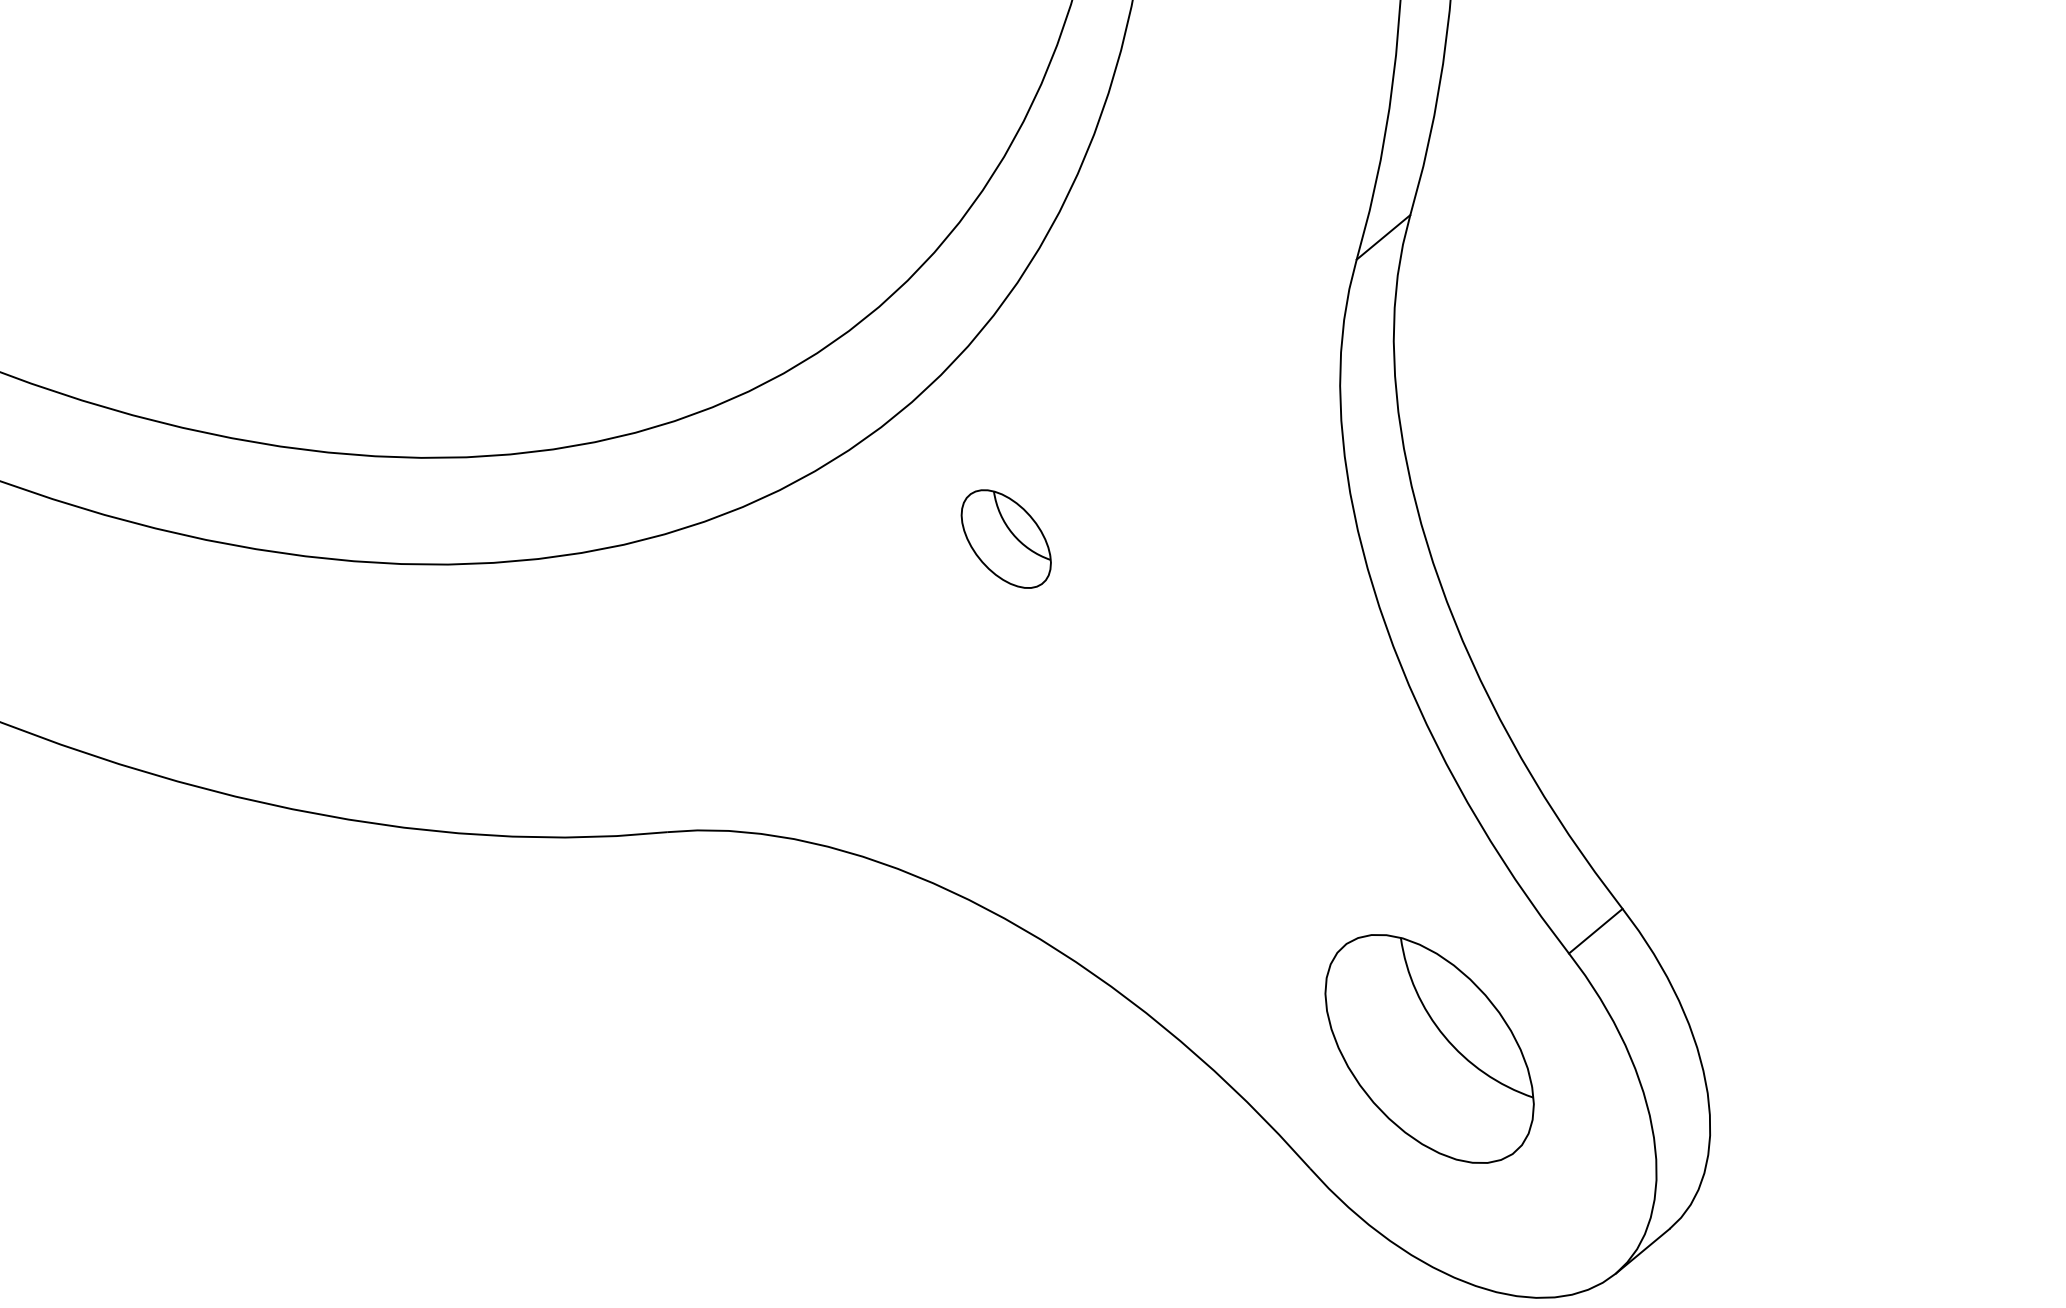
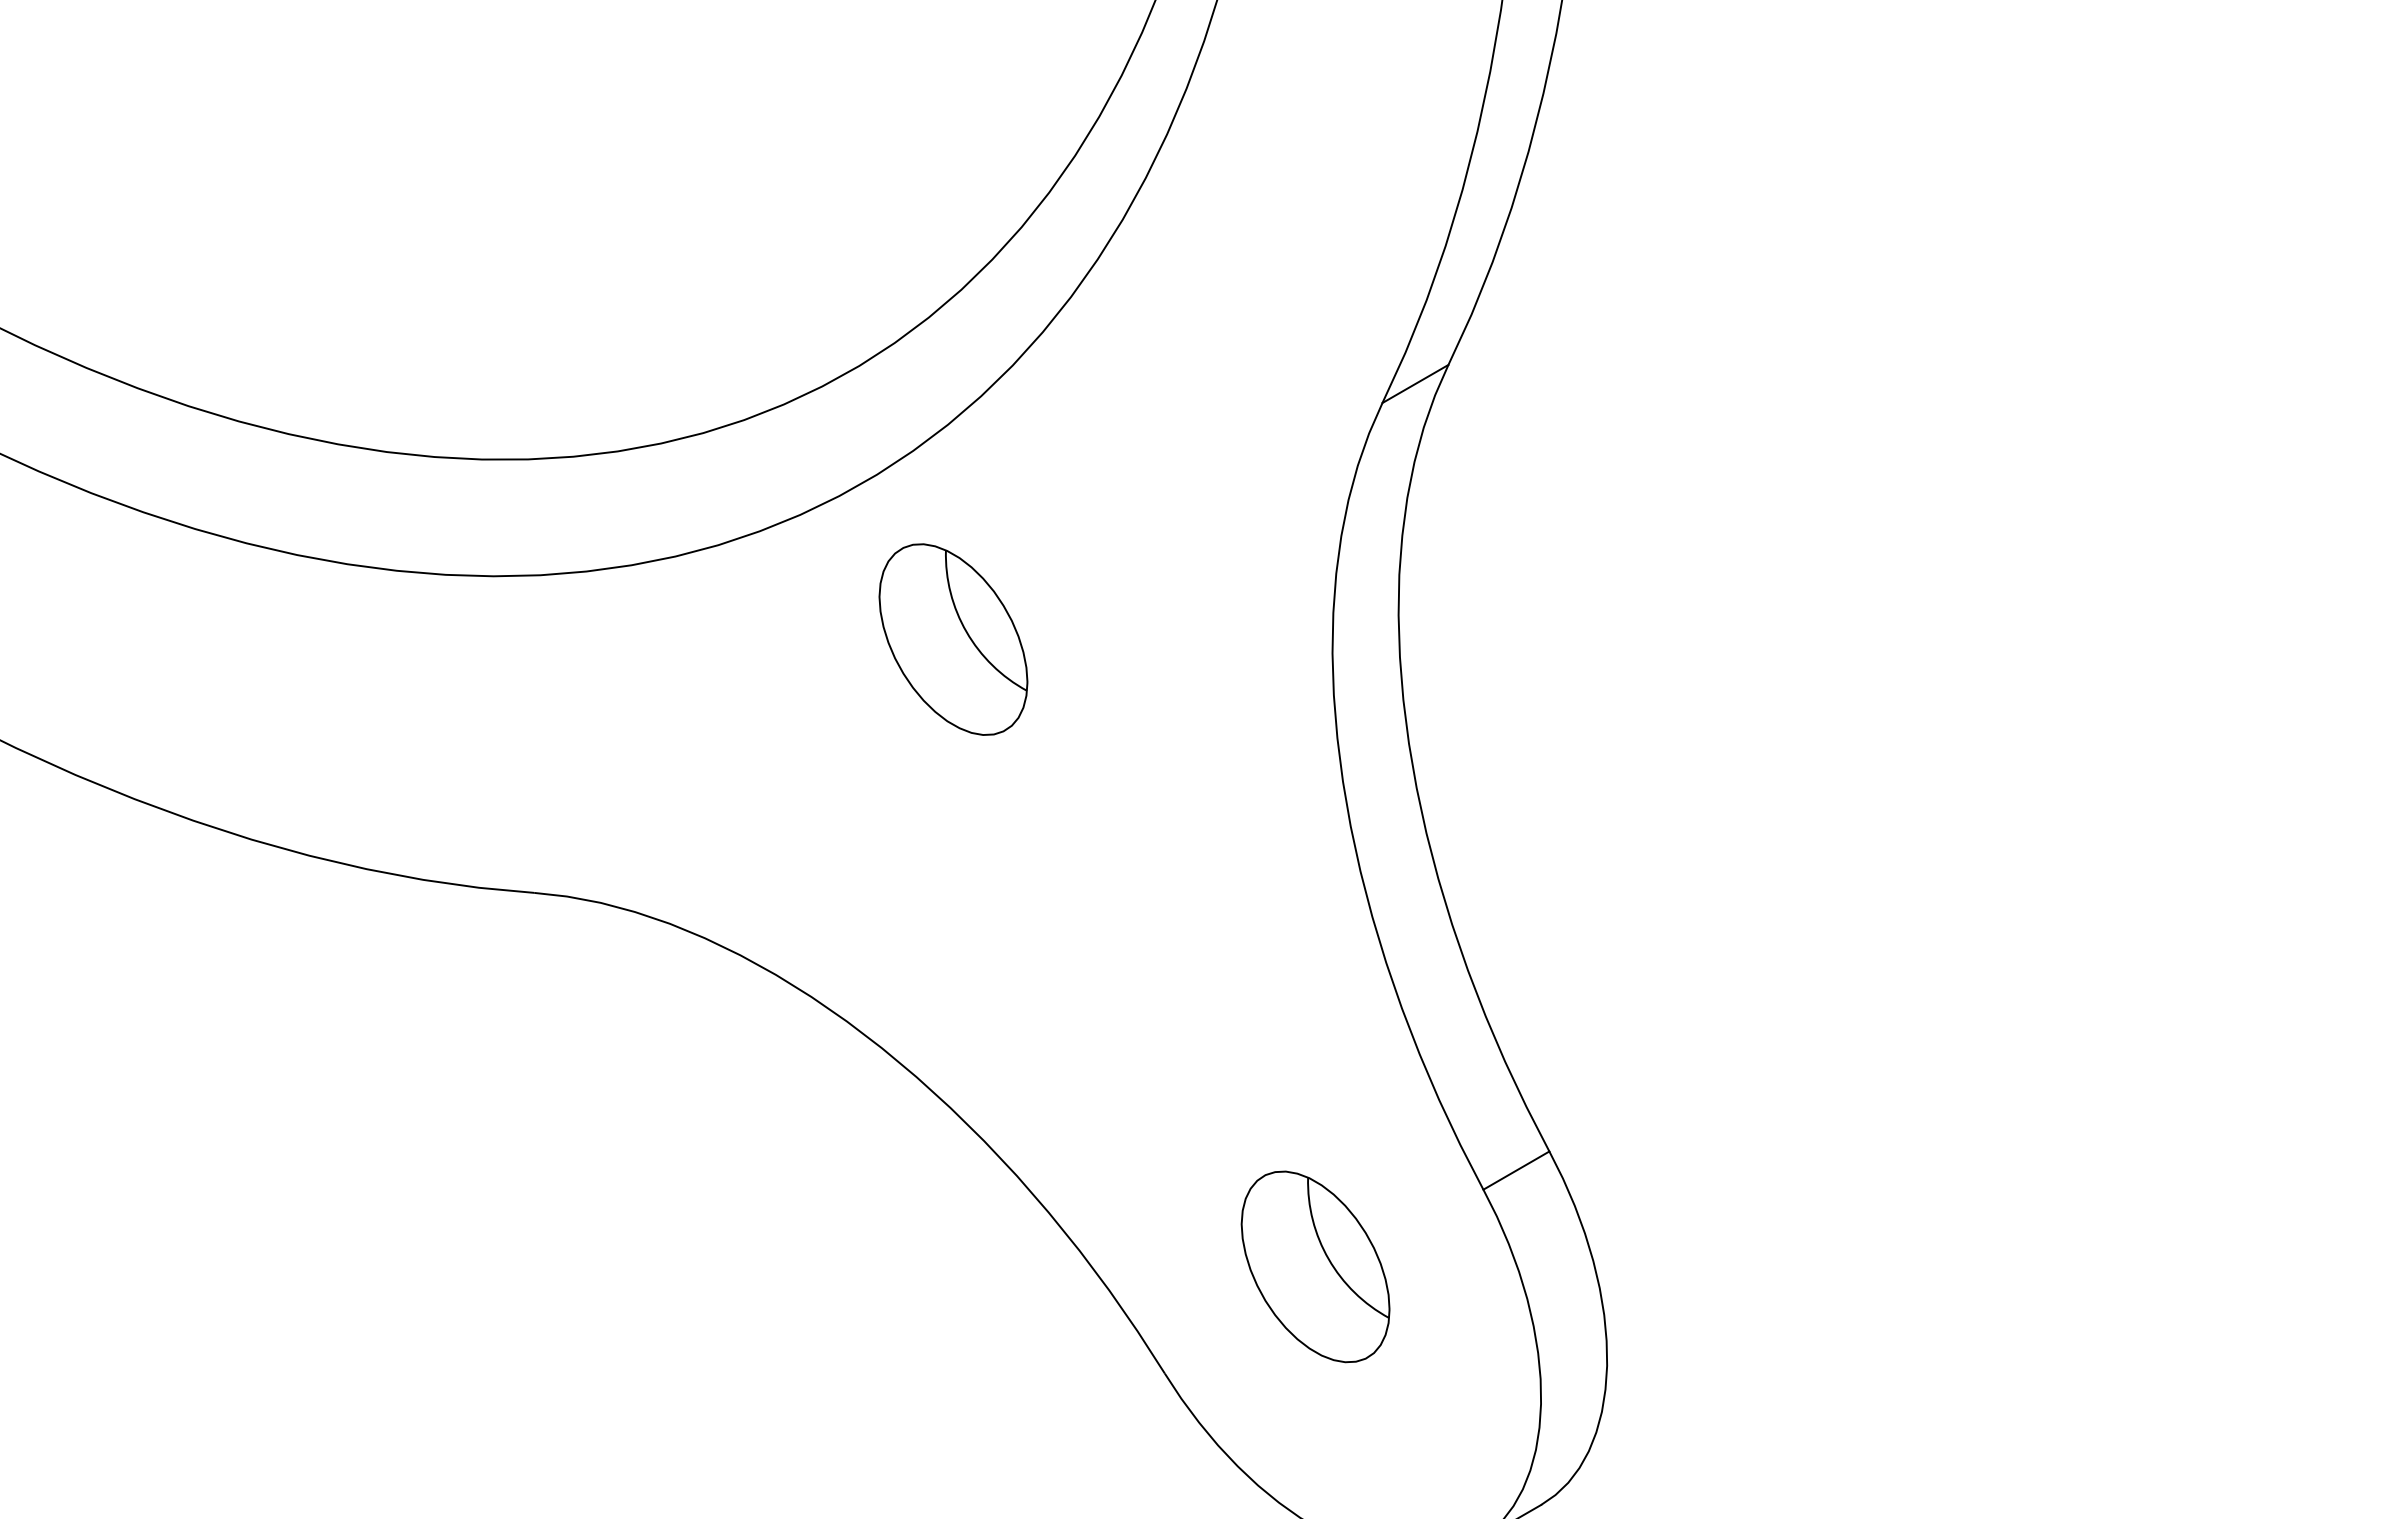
part: (1006, 539) -> (953, 639), size x1.67
part: (1429, 1048) -> (1315, 1266), size x0.71

